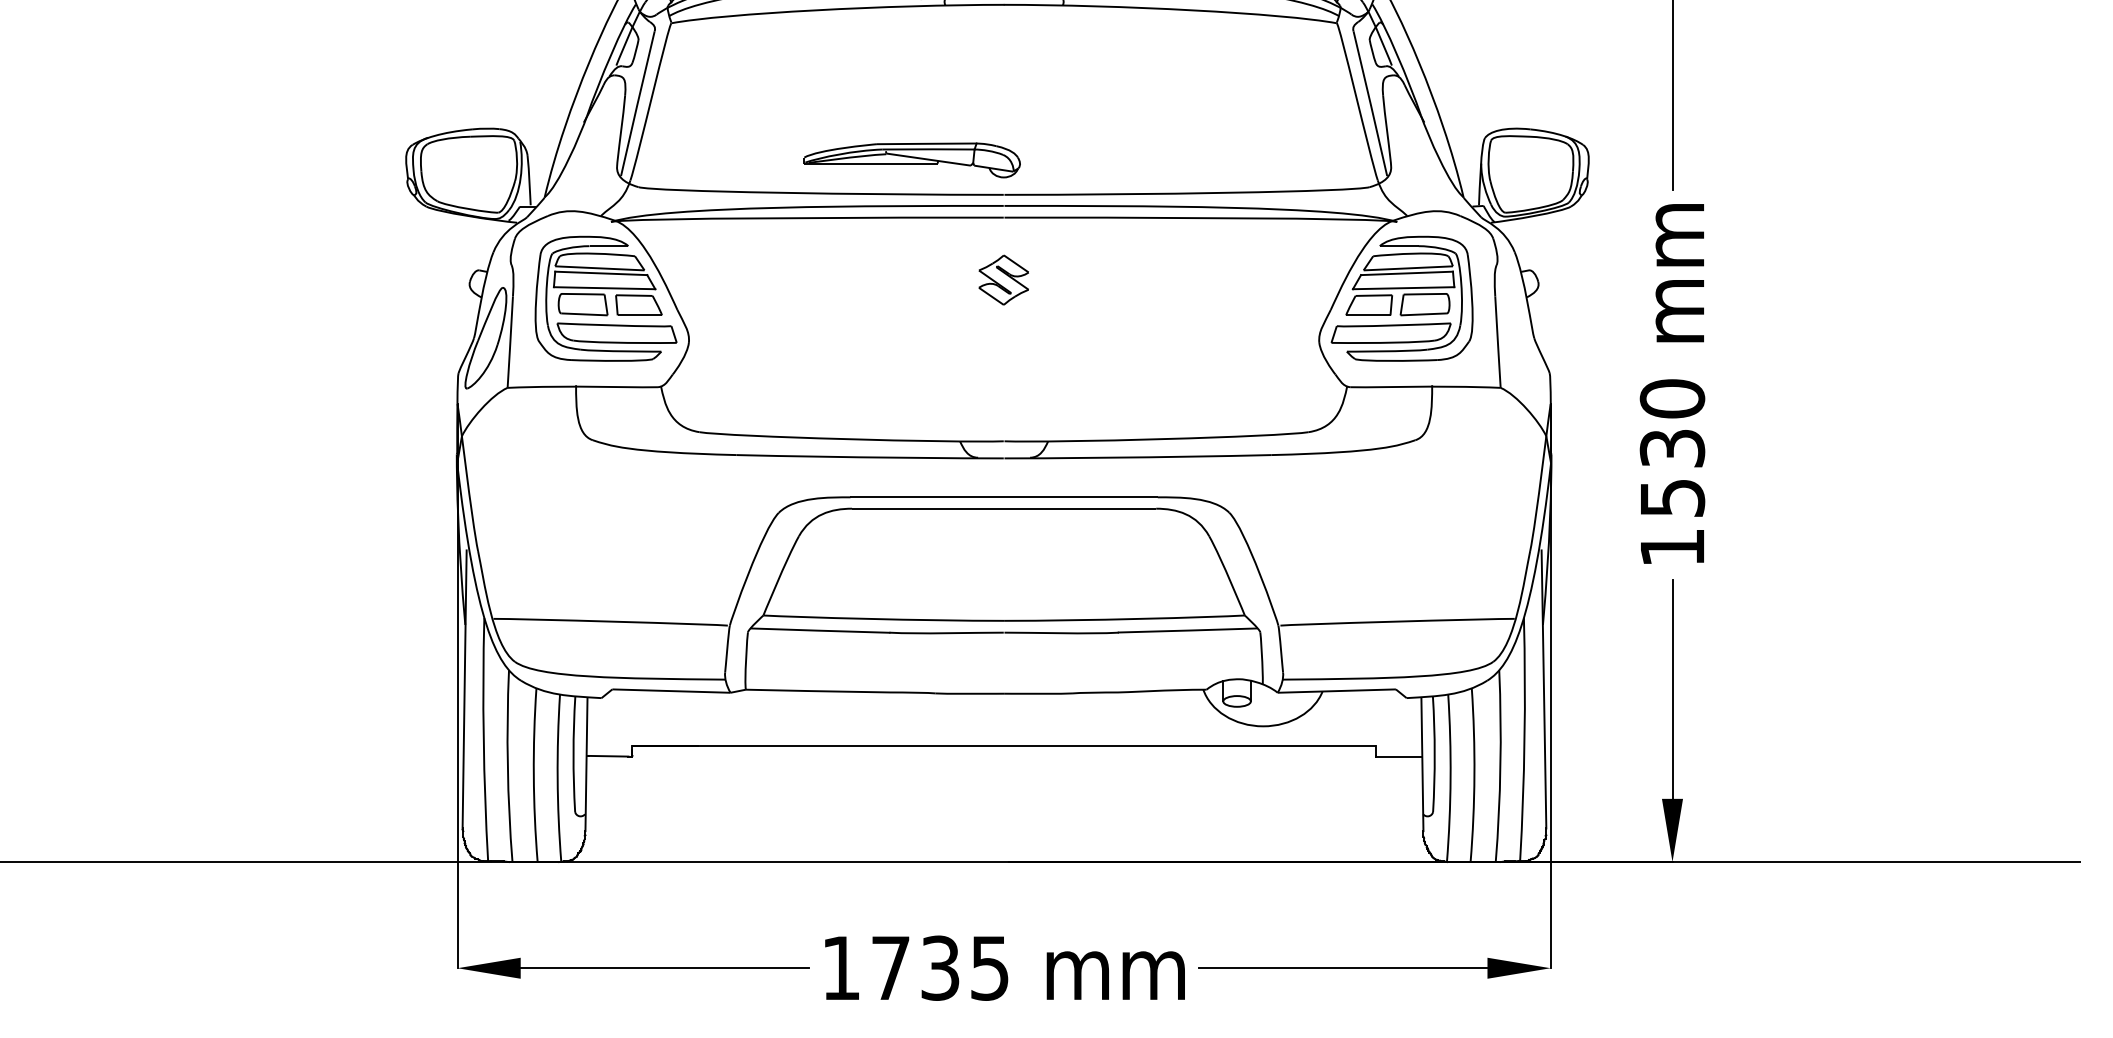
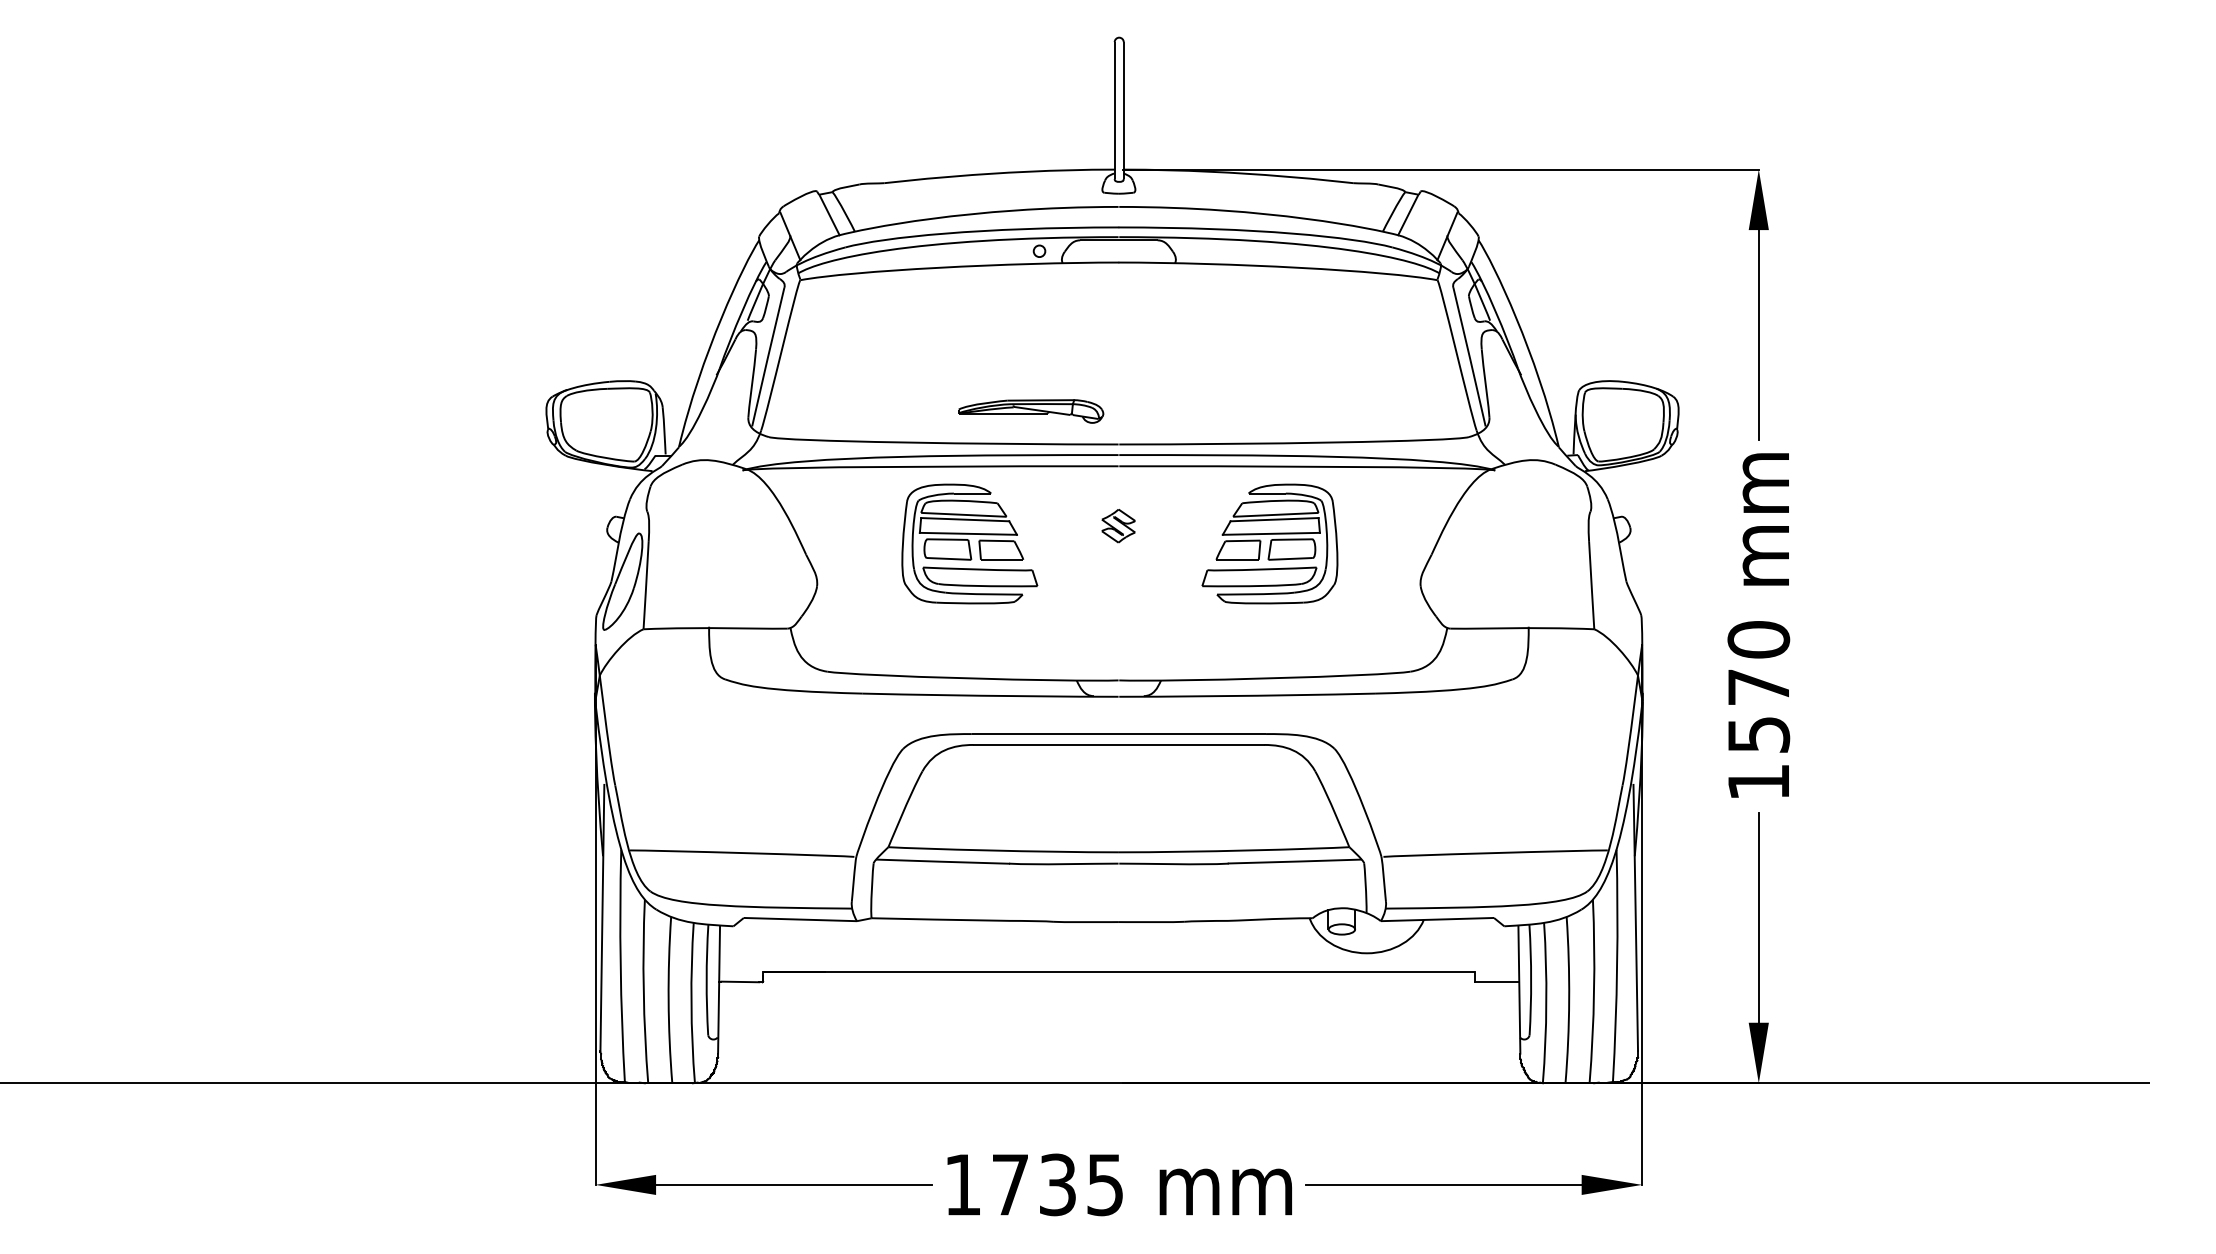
part: (912, 160) -> (1031, 411), size x0.7
part: (1003, 279) -> (1118, 525), size x0.7
part: (605, 298) -> (969, 543), moved
part: (1401, 298) -> (1269, 543), moved
text: (1672, 448) -> (1758, 687), 1530 -> 1570

